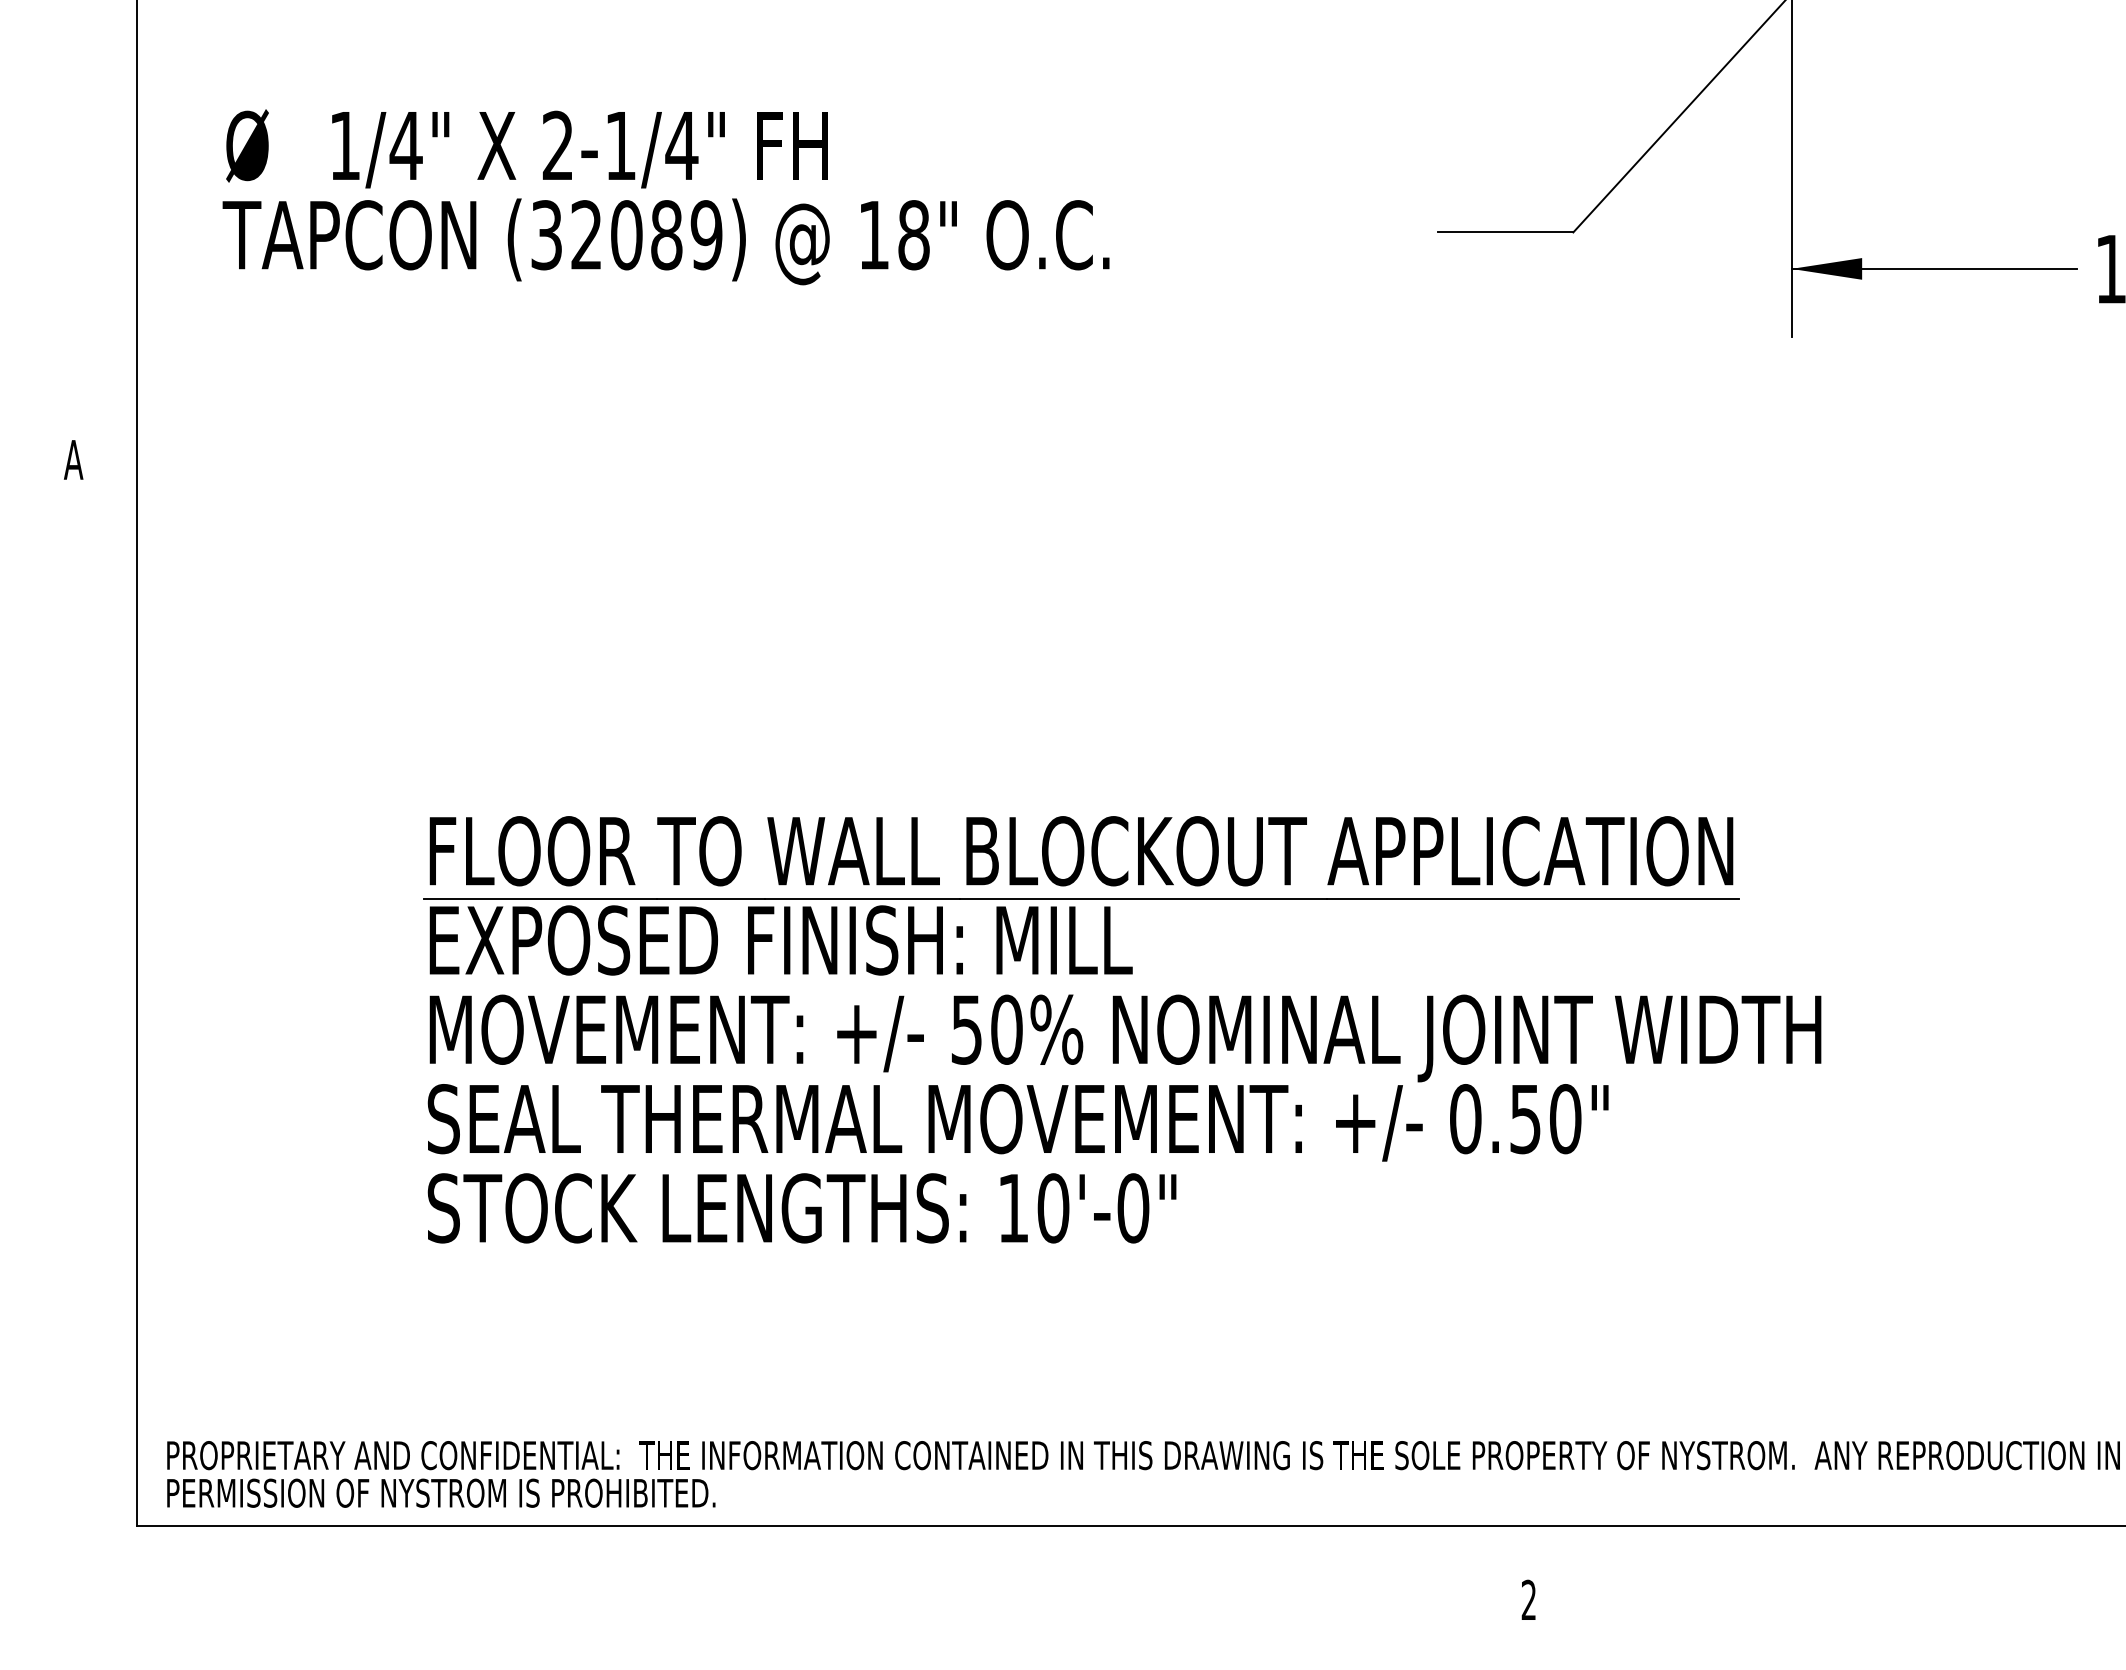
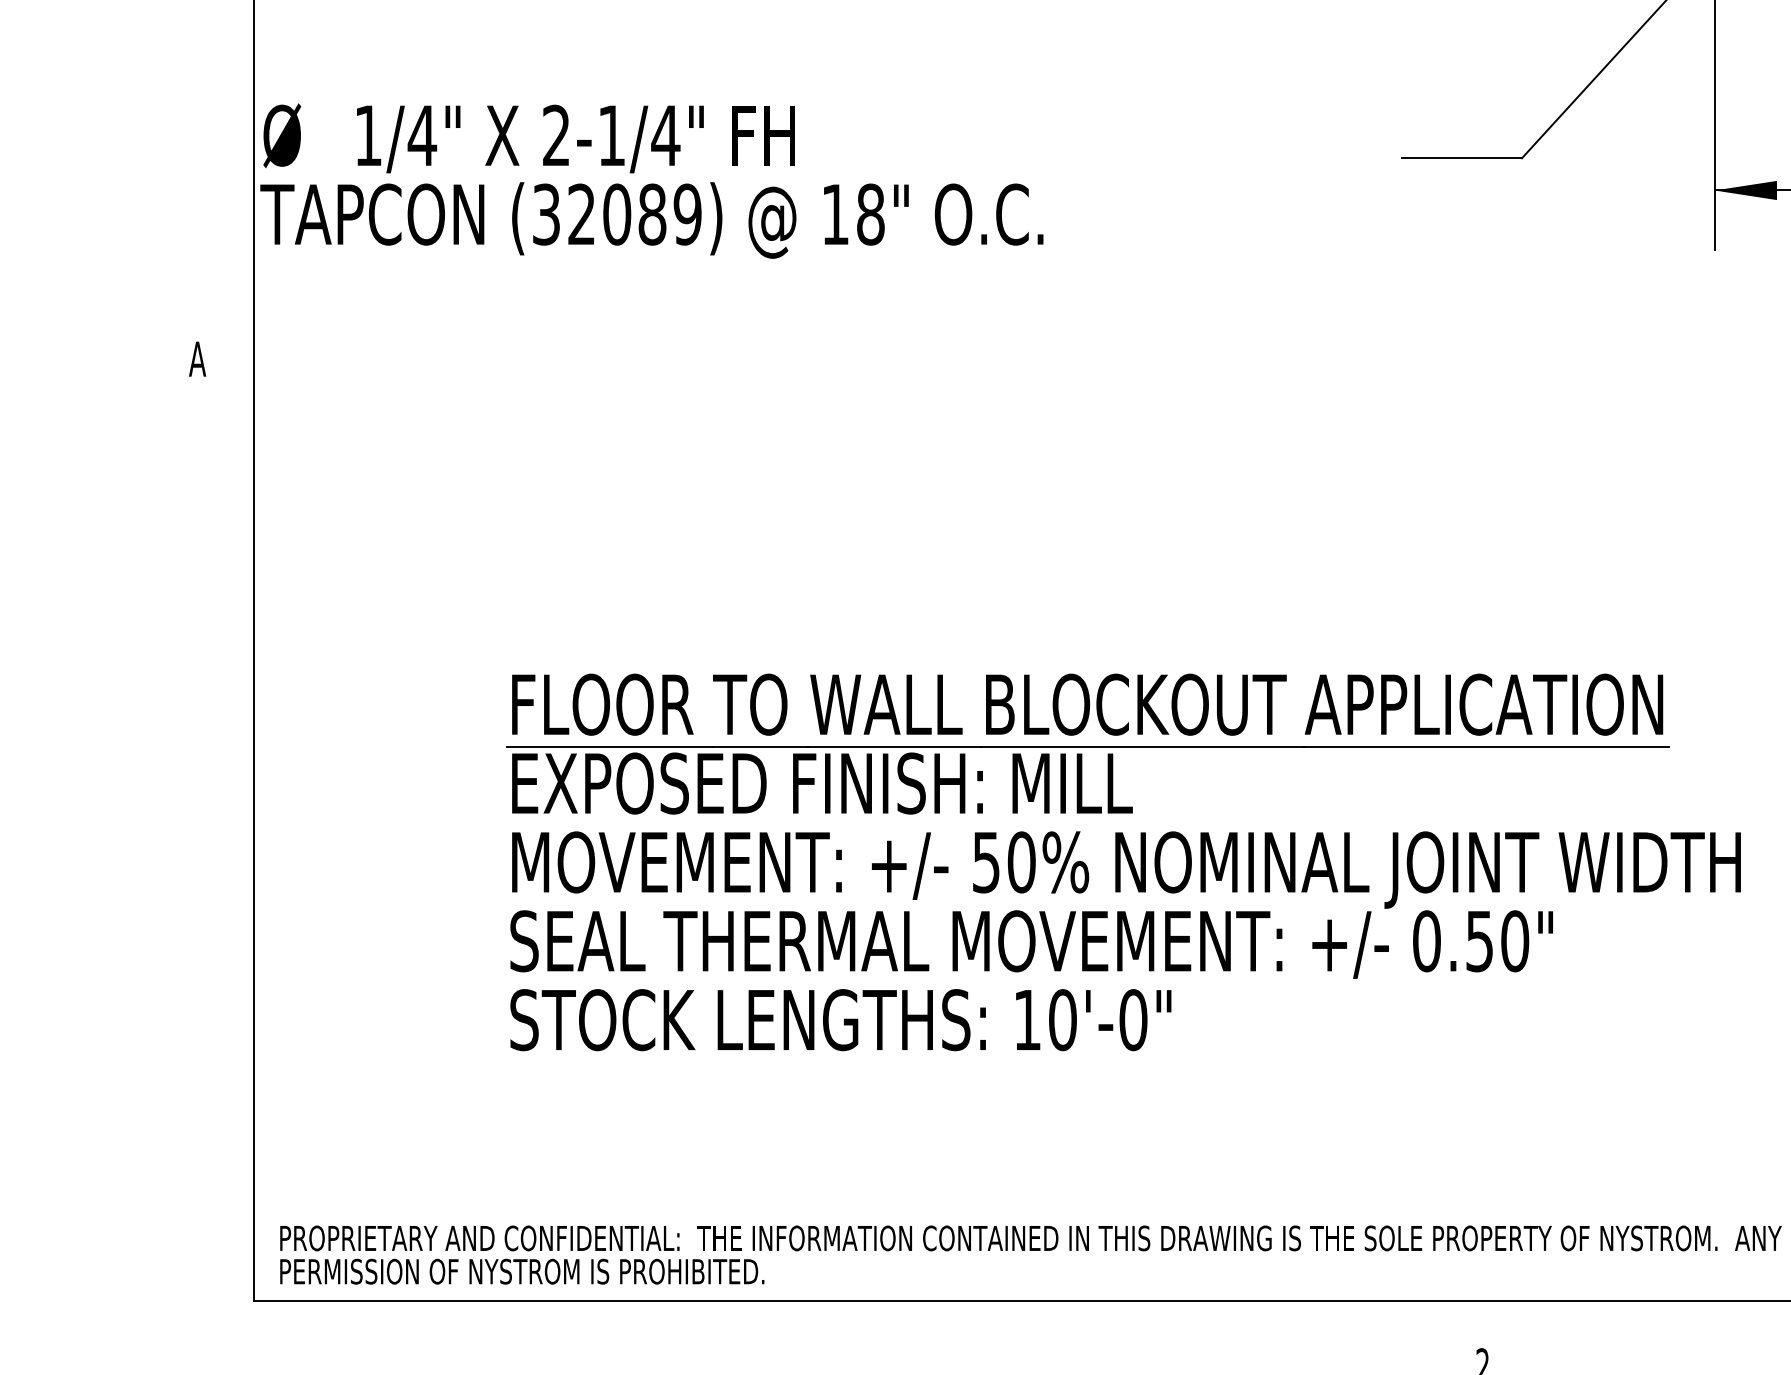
text: (665, 197) -> (651, 181), moved

